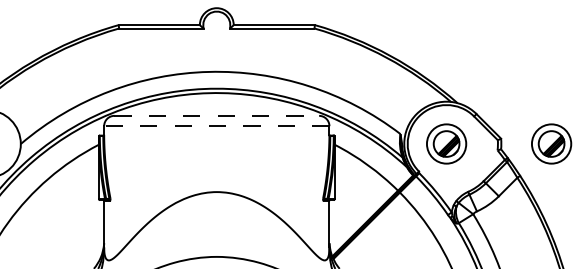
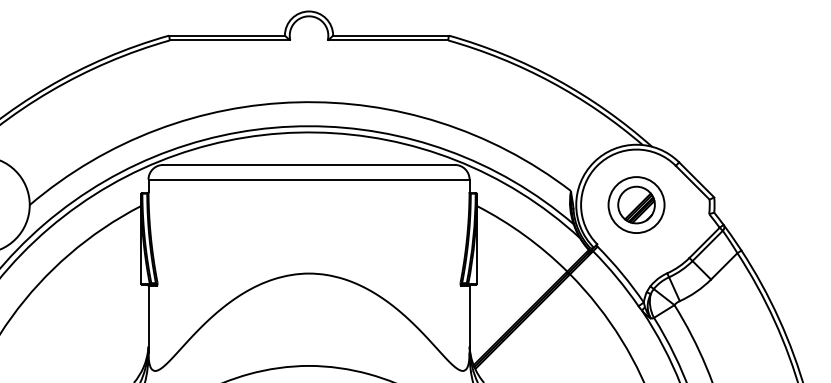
line: (217, 115) -> (310, 164), dashed -> solid
line: (216, 126) -> (308, 180), dashed -> solid
part: (551, 143) -> (786, 204), removed

